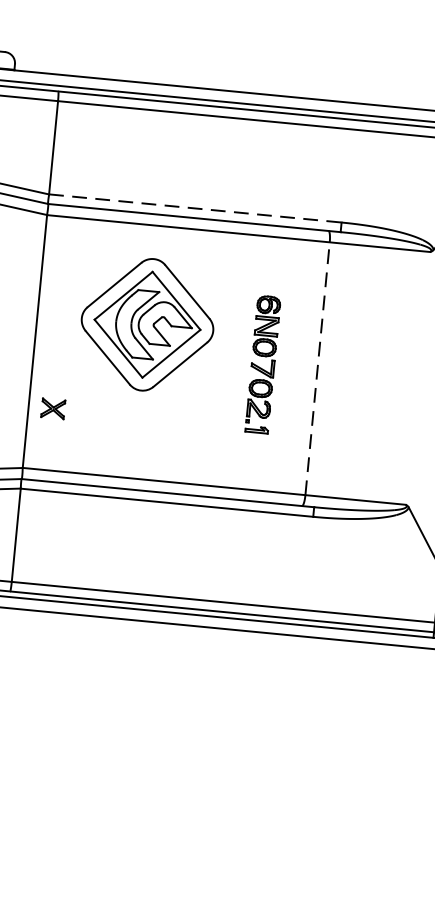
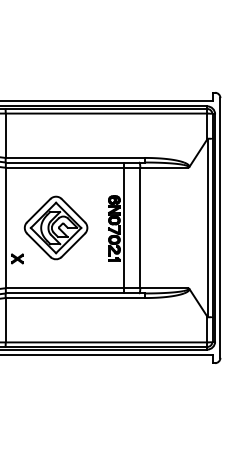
line: (195, 207) -> (75, 157), dashed -> solid
part: (146, 323) -> (55, 227), moved
line: (282, 364) -> (123, 227), added
line: (318, 367) -> (140, 227), dashed -> solid

